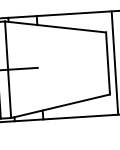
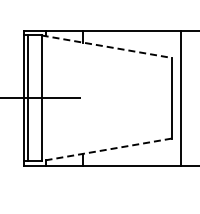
line: (55, 26) -> (106, 46), solid -> dashed
line: (60, 106) -> (106, 149), solid -> dashed

